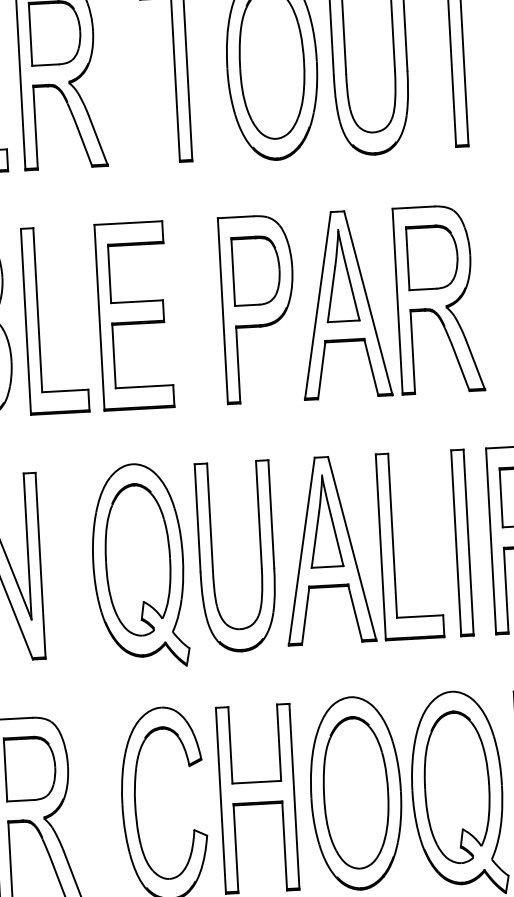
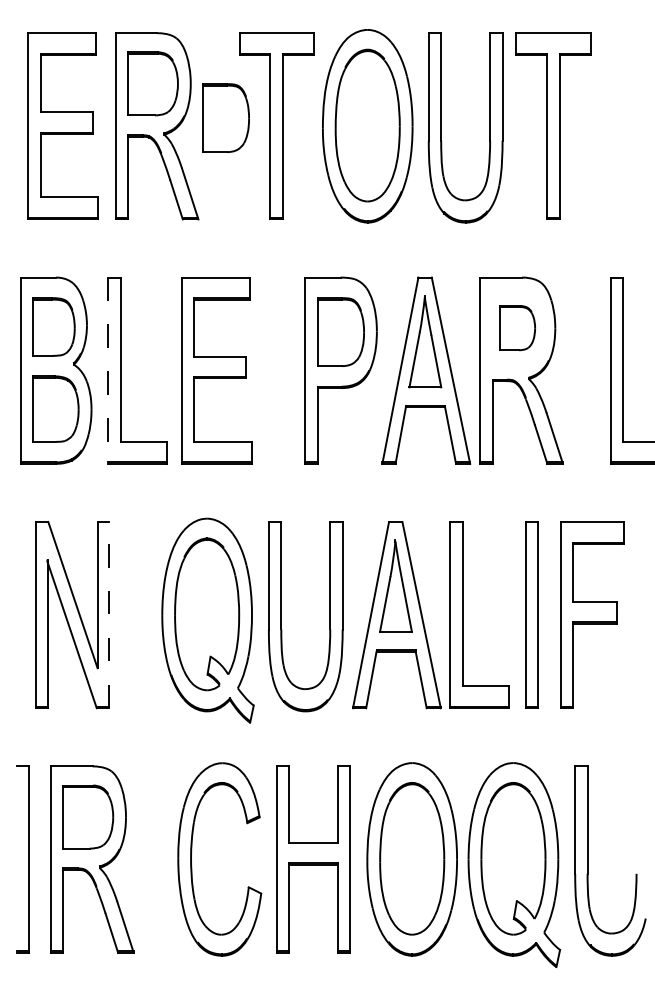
part: (129, 62) -> (225, 117), added
part: (432, 256) -> (517, 327), size x0.7
line: (26, 322) -> (108, 371), solid -> dashed
line: (40, 565) -> (109, 614), solid -> dashed

